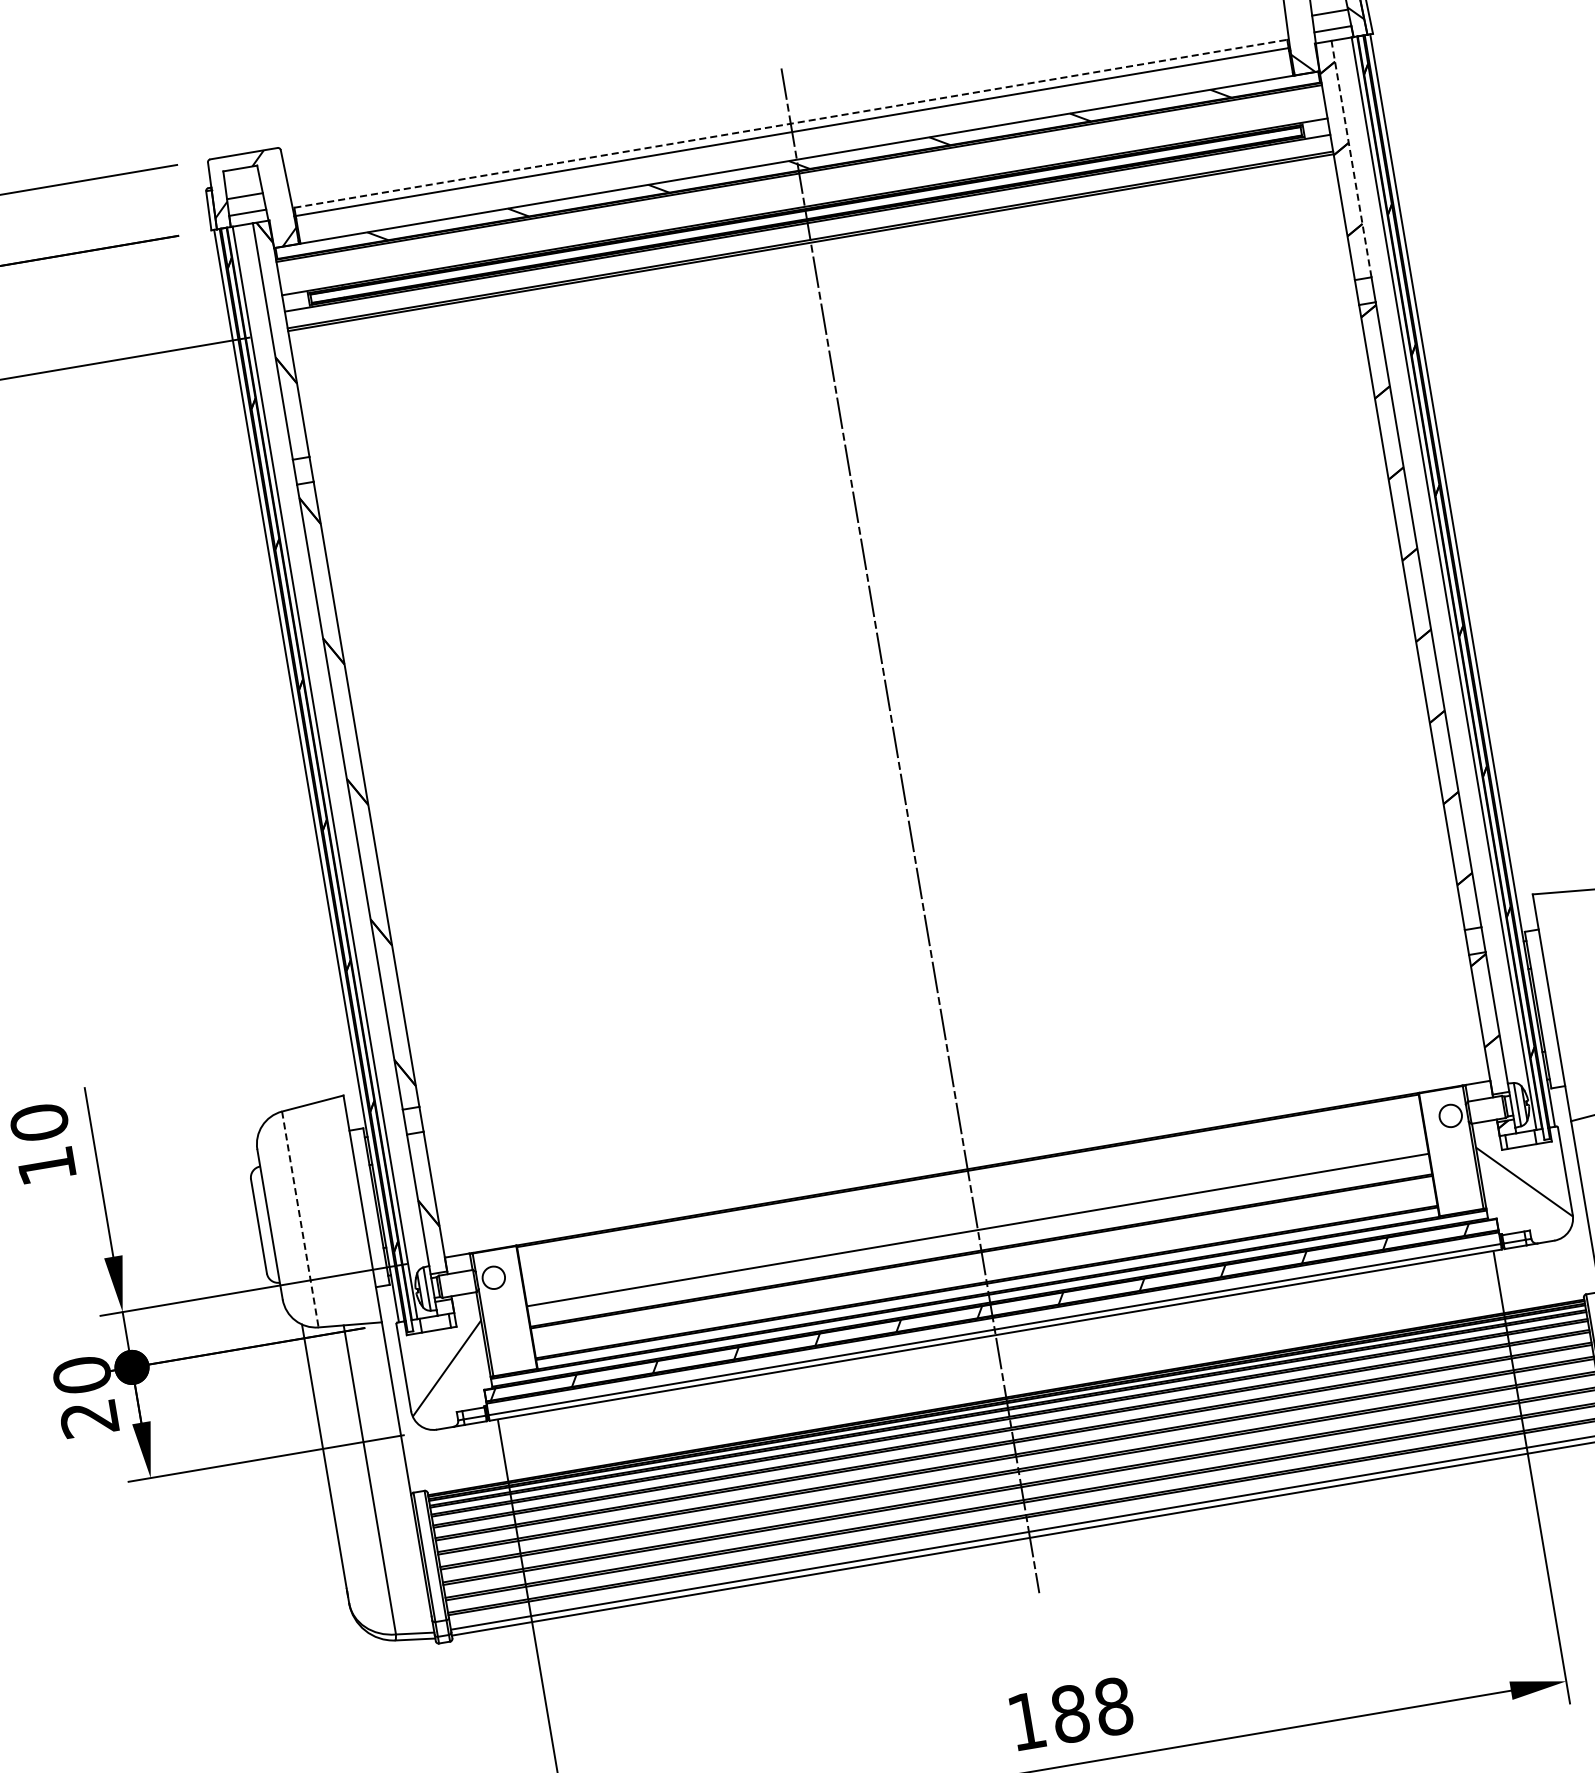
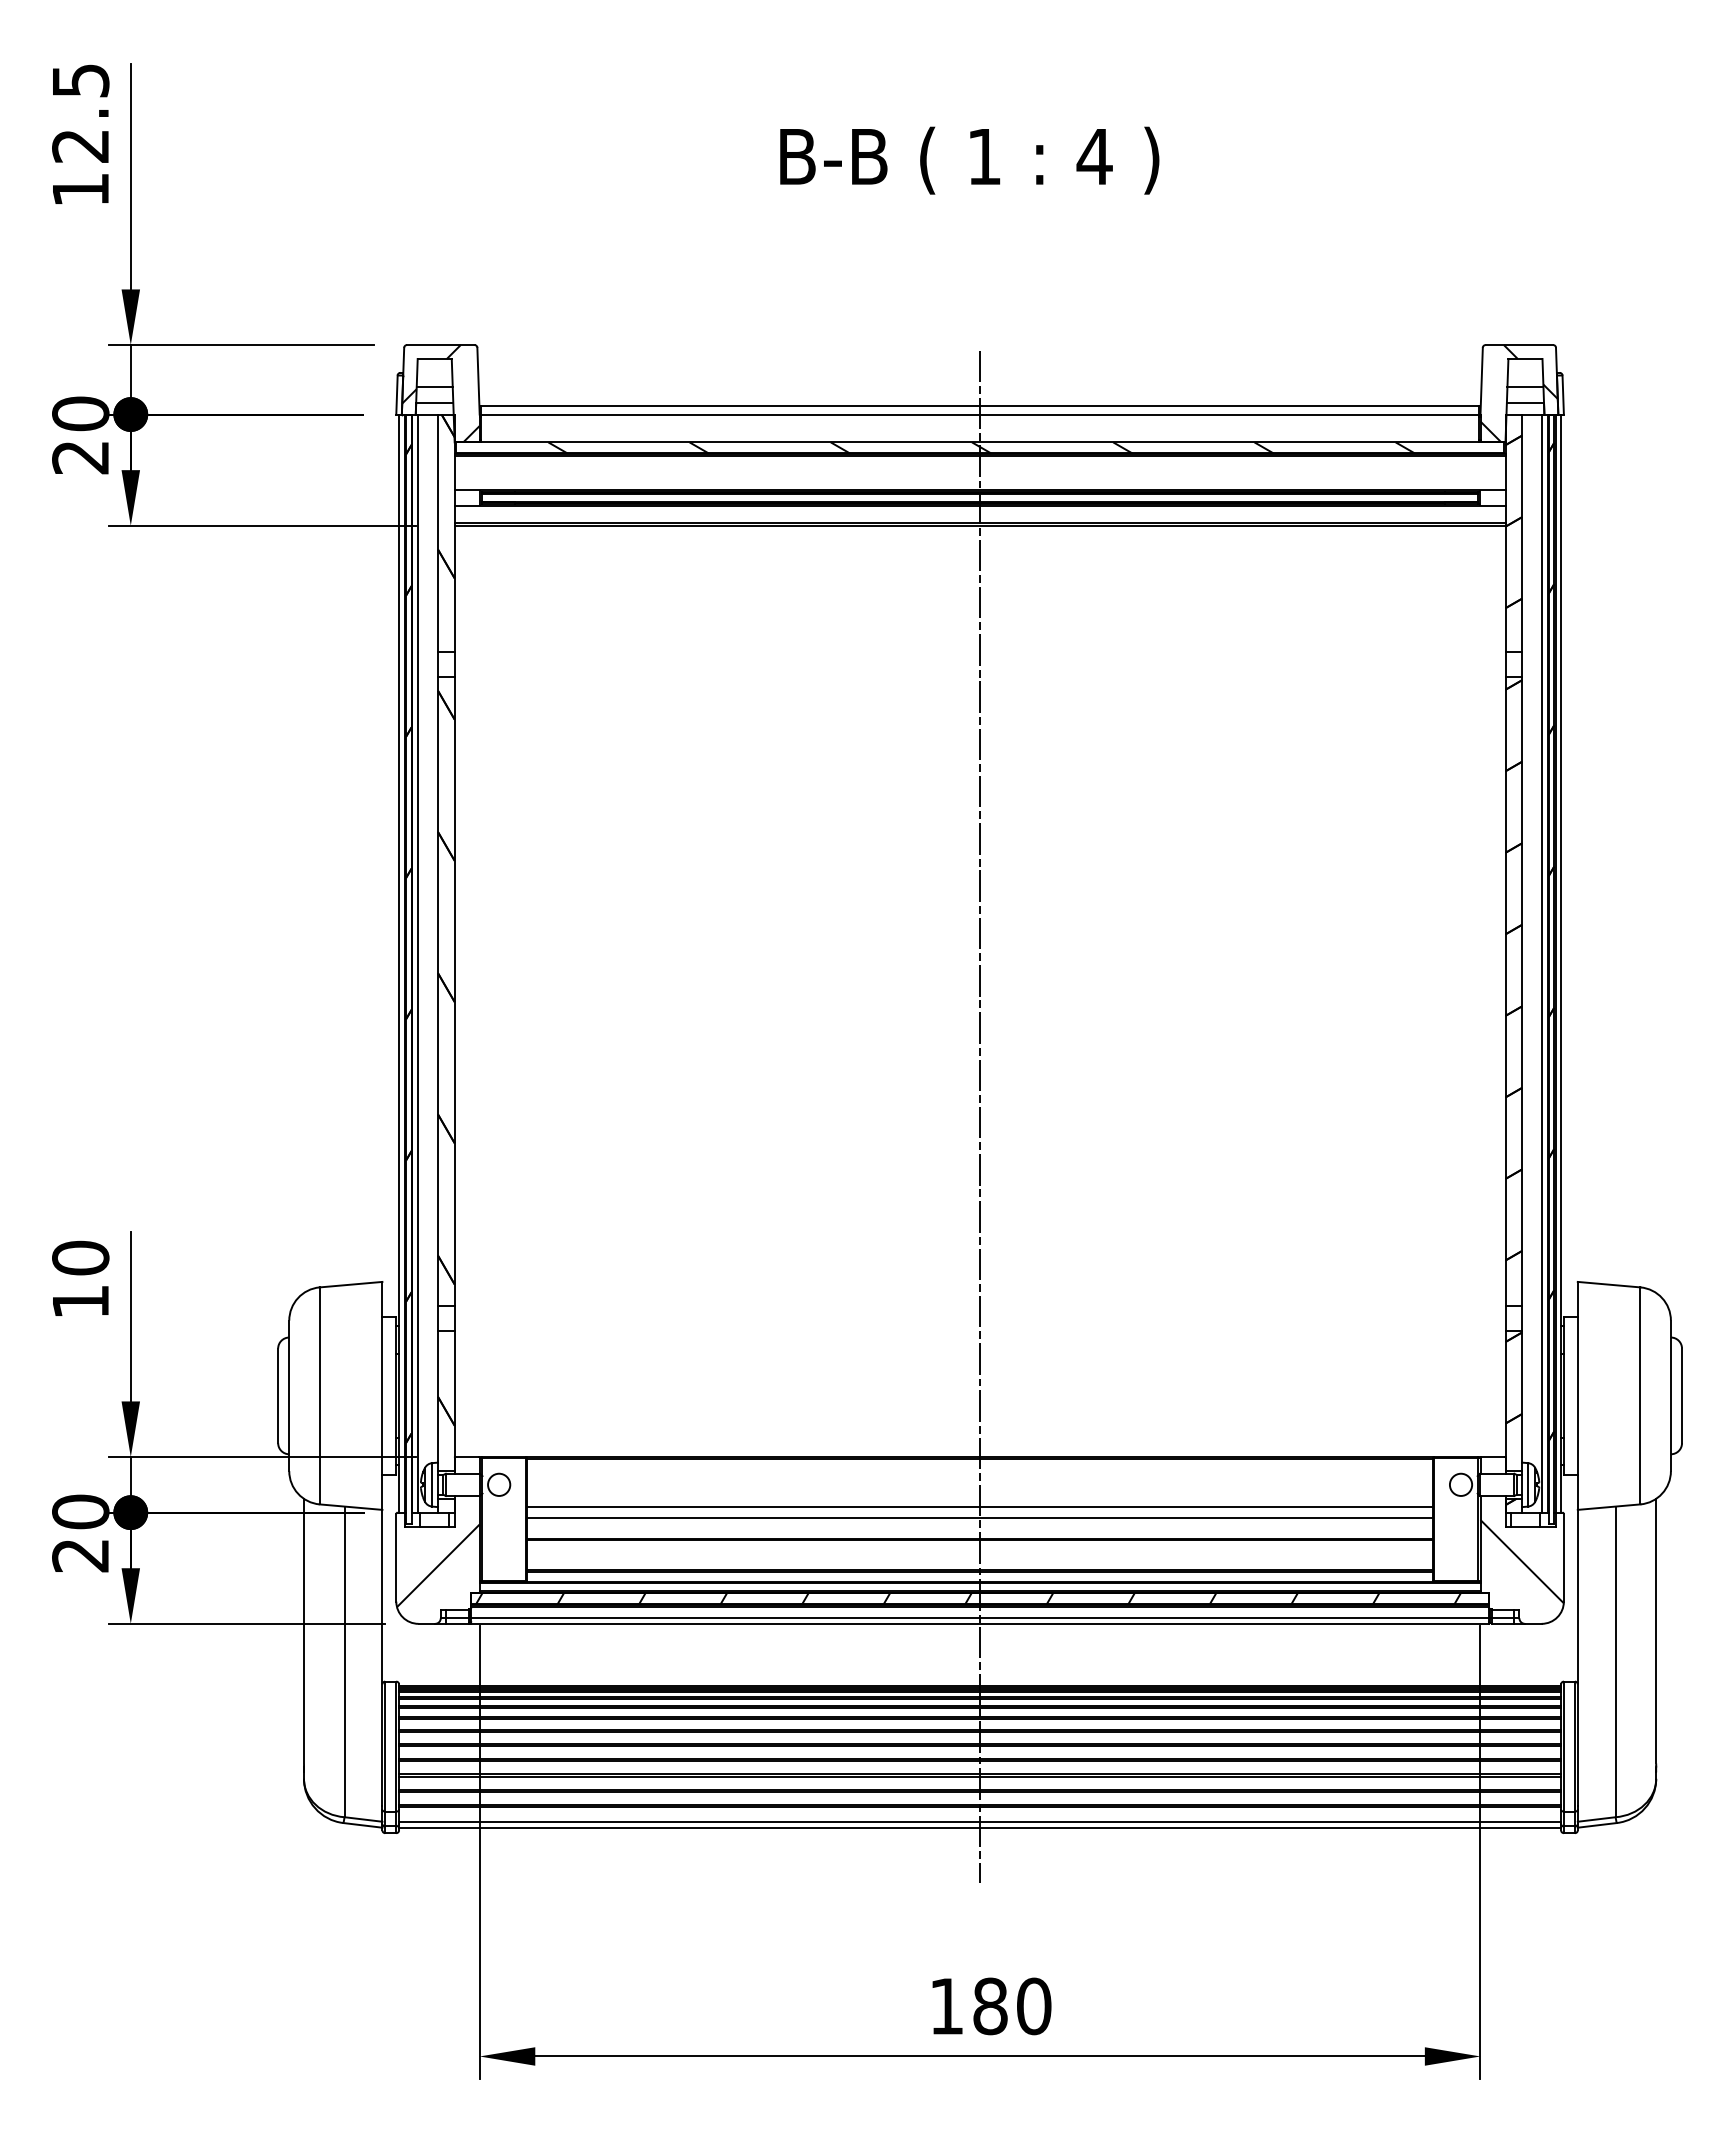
line: (791, 123) -> (980, 406), dashed -> solid
line: (1351, 159) -> (1522, 533), dashed -> solid
line: (975, 1219) -> (979, 1507), added
line: (300, 1220) -> (319, 1396), dashed -> solid
text: (1114, 1705) -> (1034, 2005), 188 -> 180

